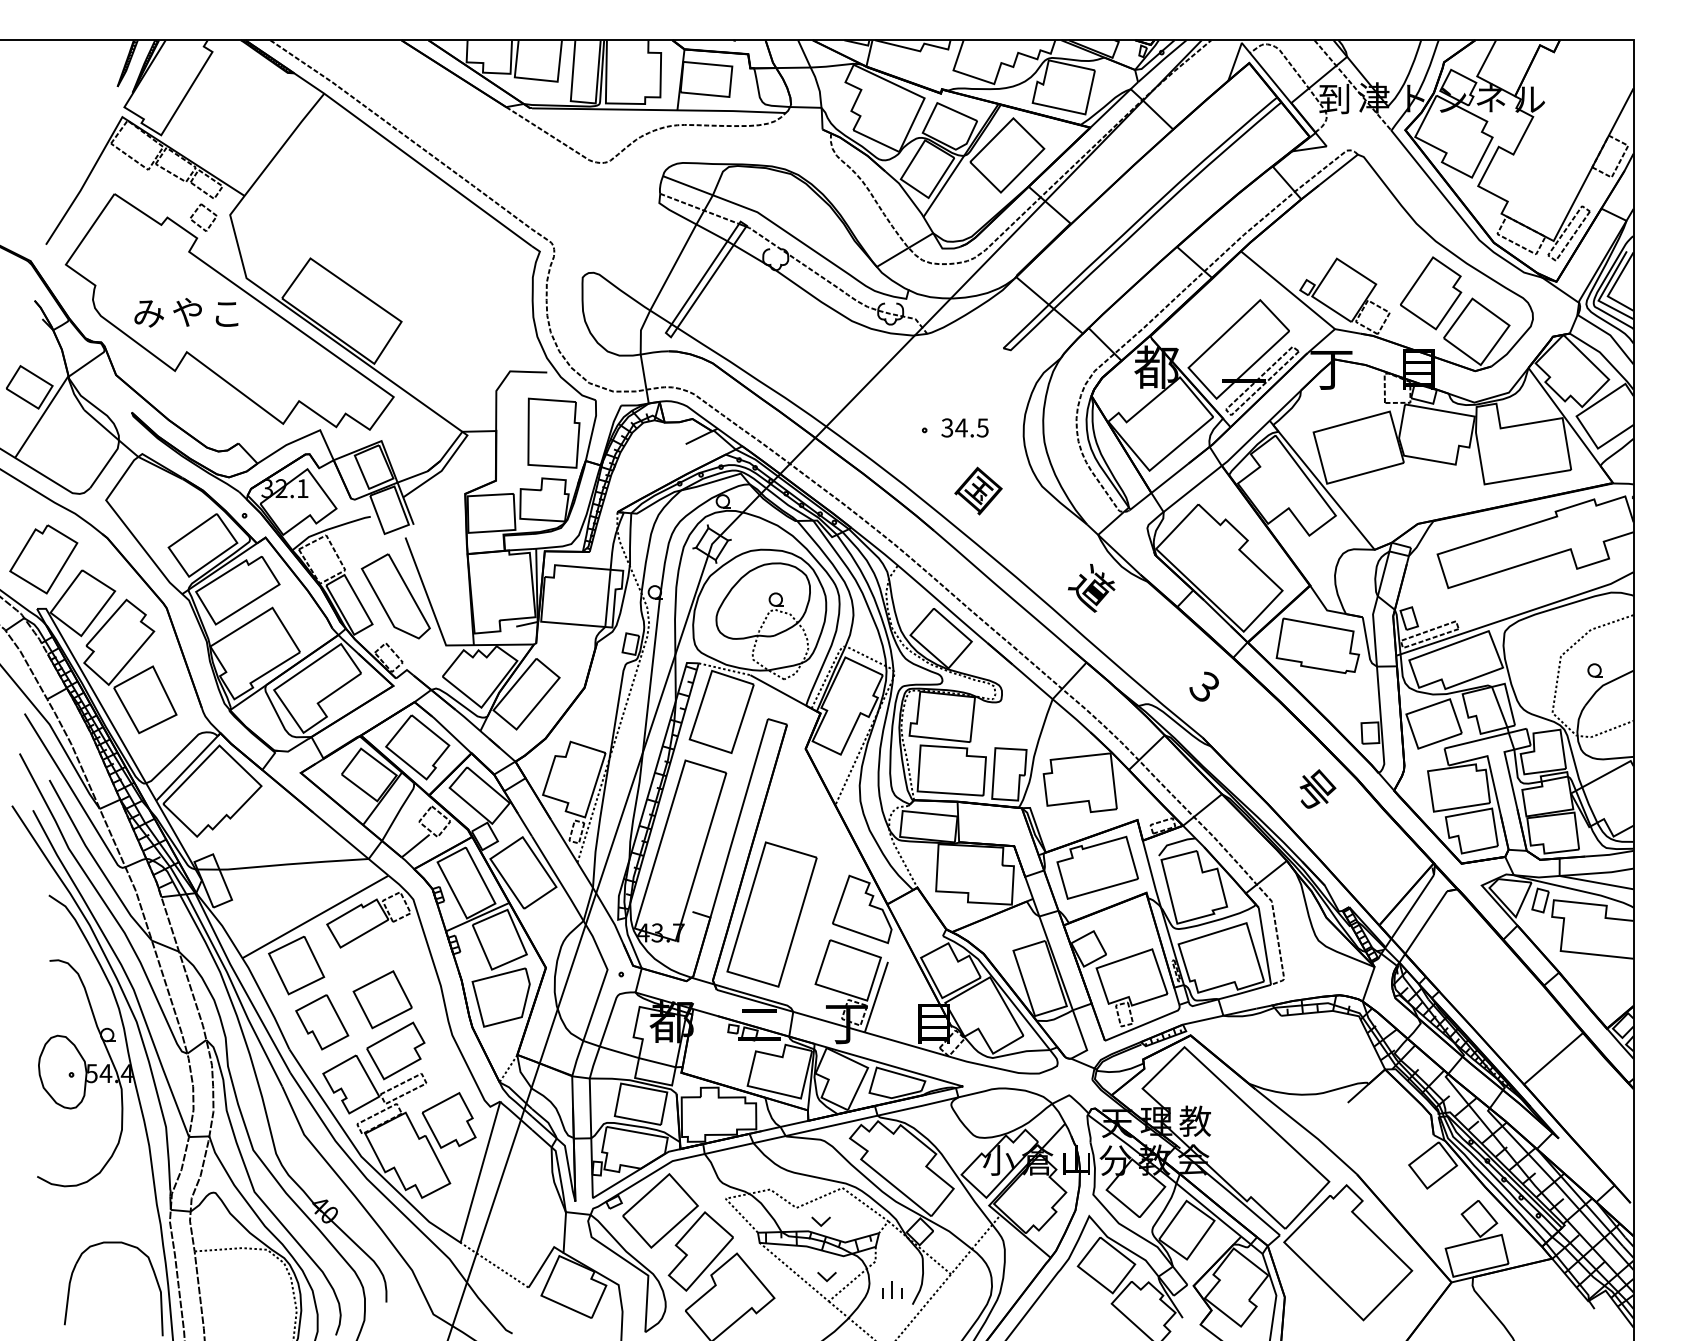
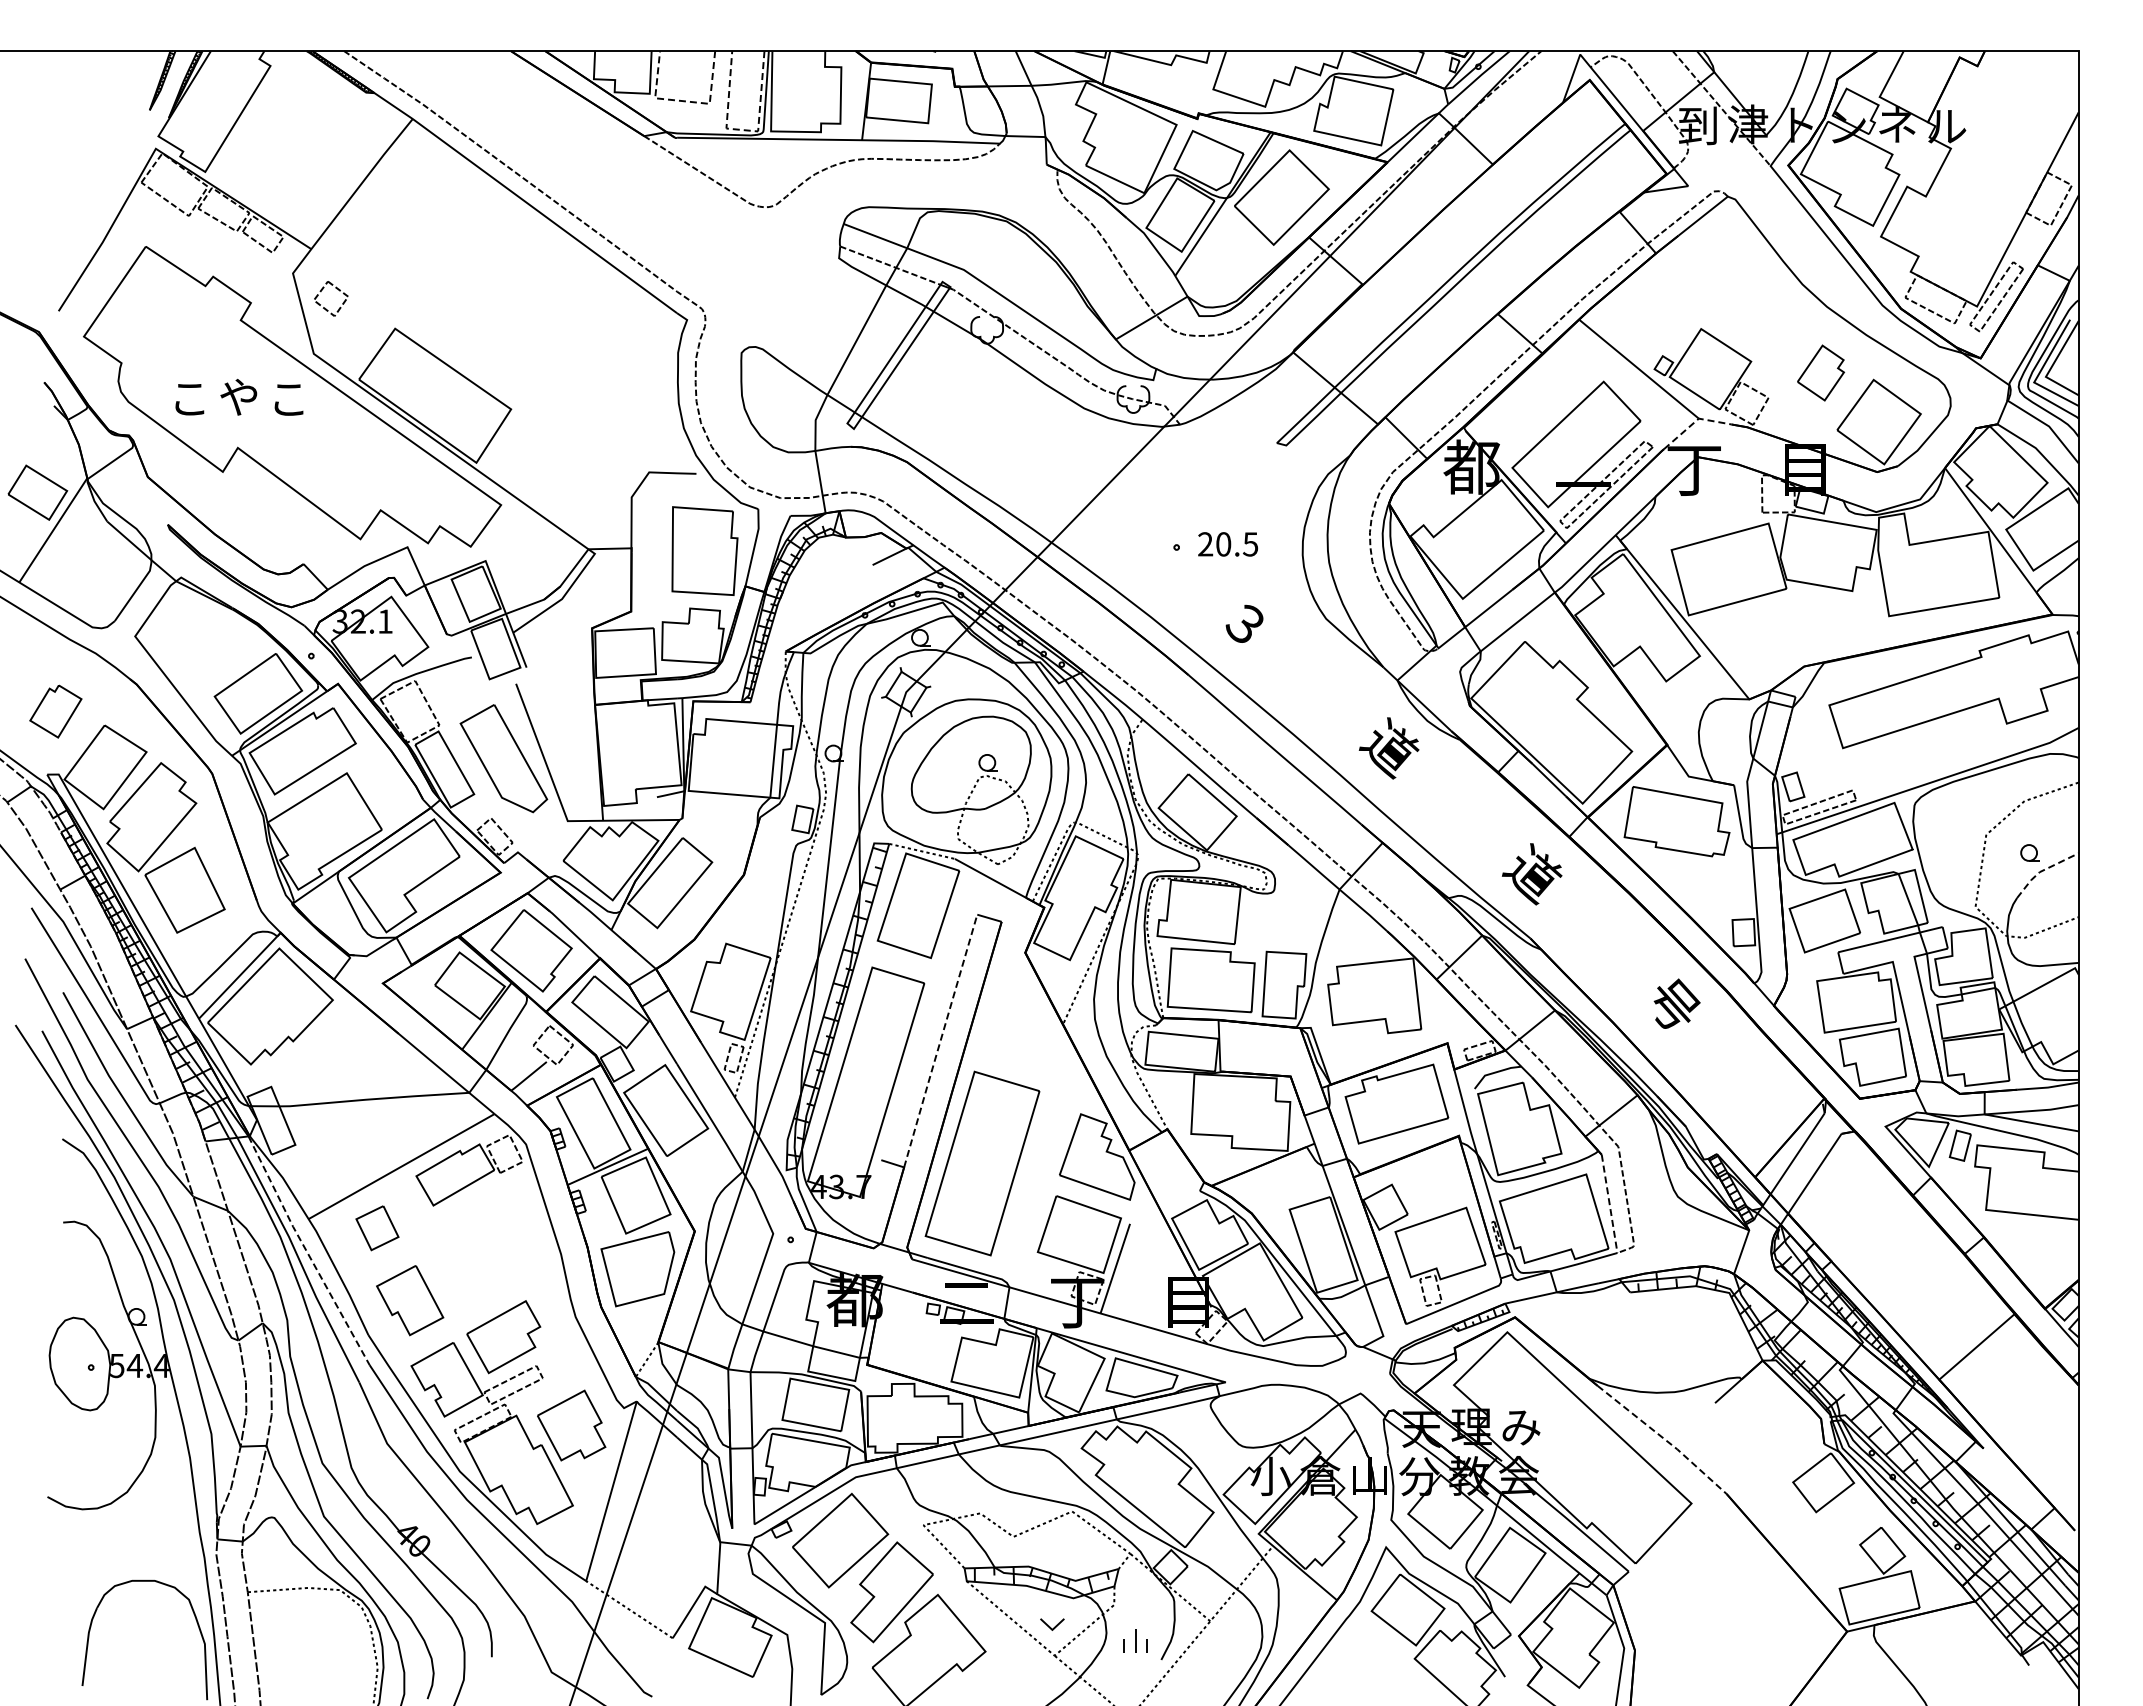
line: (537, 79) -> (684, 101), solid -> dashed
line: (584, 102) -> (743, 130), solid -> dashed
part: (207, 210) -> (336, 289), moved
part: (1430, 292) -> (1820, 372), size x0.6
text: (148, 314) -> (189, 399), み -> こ
line: (1332, 331) -> (1695, 421), solid -> dashed
text: (954, 428) -> (1214, 544), 34.5 -> 20.5
text: (978, 490) -> (1245, 624), 国 -> ３
part: (43, 559) -> (55, 711), size x0.6
line: (1605, 684) -> (2043, 870), solid -> dashed
text: (1203, 687) -> (1531, 874), ３ -> 道
line: (739, 818) -> (940, 1041), solid -> dashed
line: (1264, 945) -> (1609, 1203), solid -> dashed
part: (296, 964) -> (377, 1227), size x0.6
line: (241, 984) -> (307, 1252), solid -> dashed
part: (383, 999) -> (487, 1271), removed
text: (1194, 1121) -> (1520, 1426), 教 -> み
line: (1308, 1130) -> (1664, 1438), solid -> dashed
part: (820, 1221) -> (1044, 1554), removed
part: (1348, 1252) -> (1715, 1593), removed

